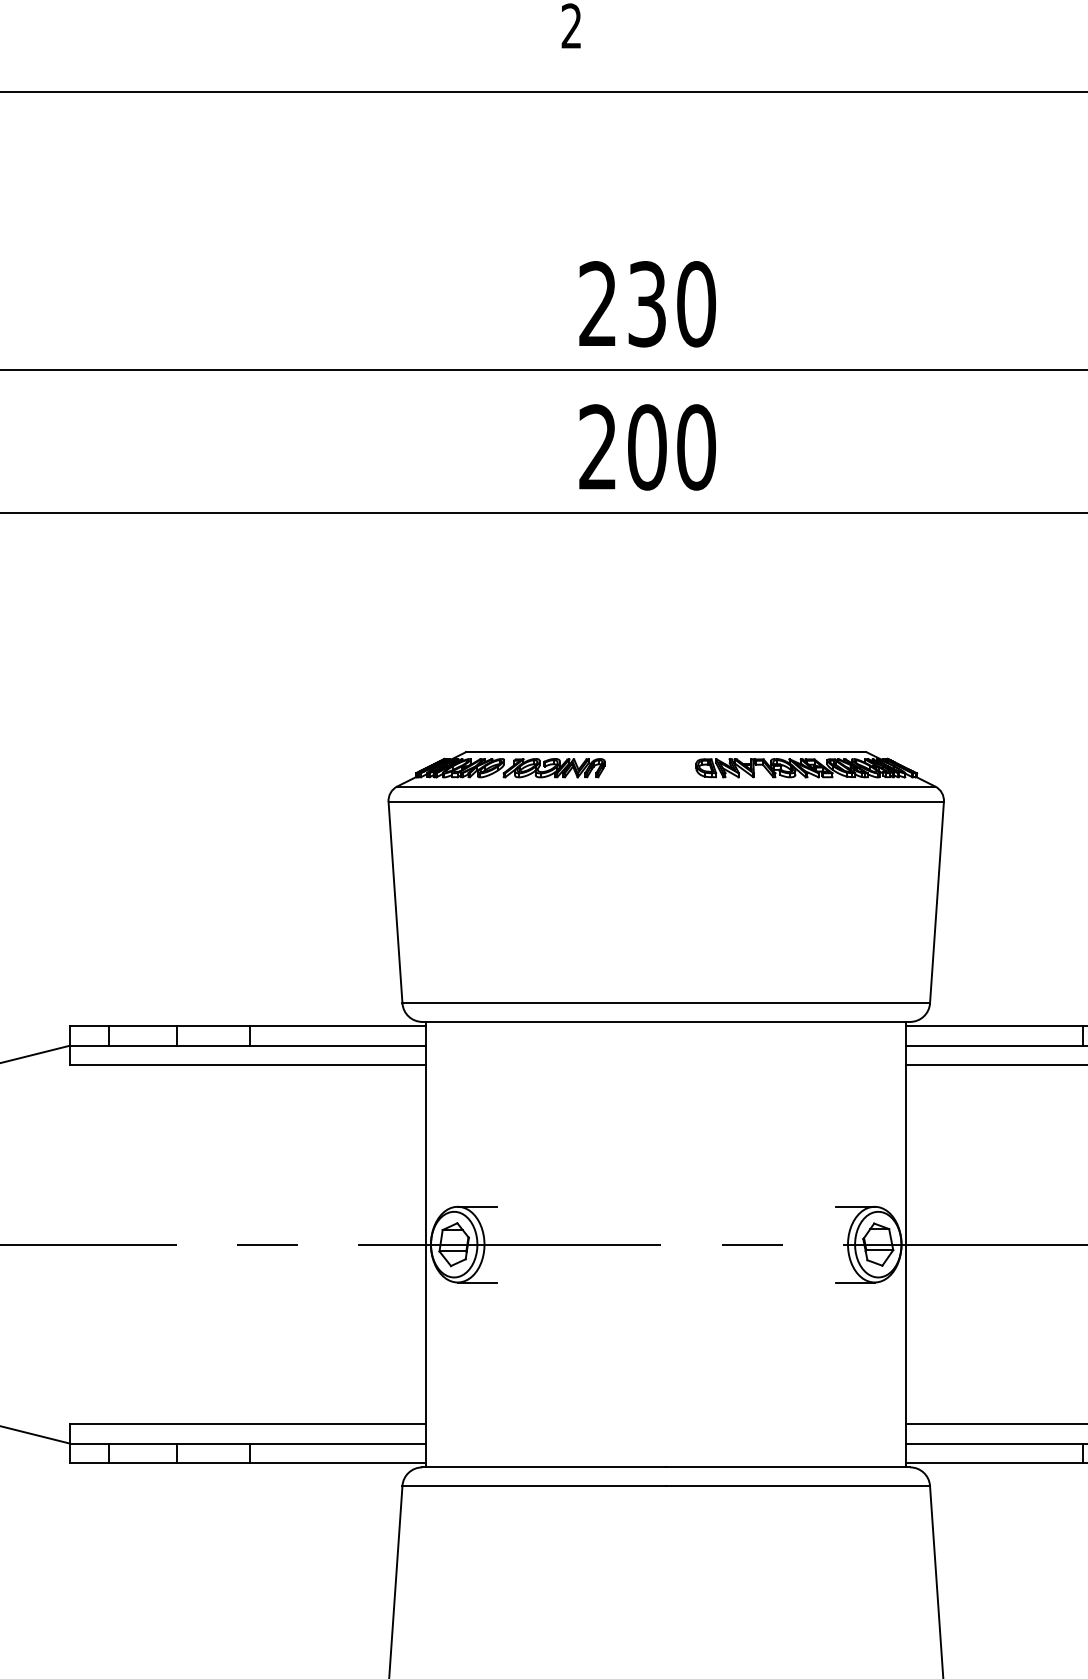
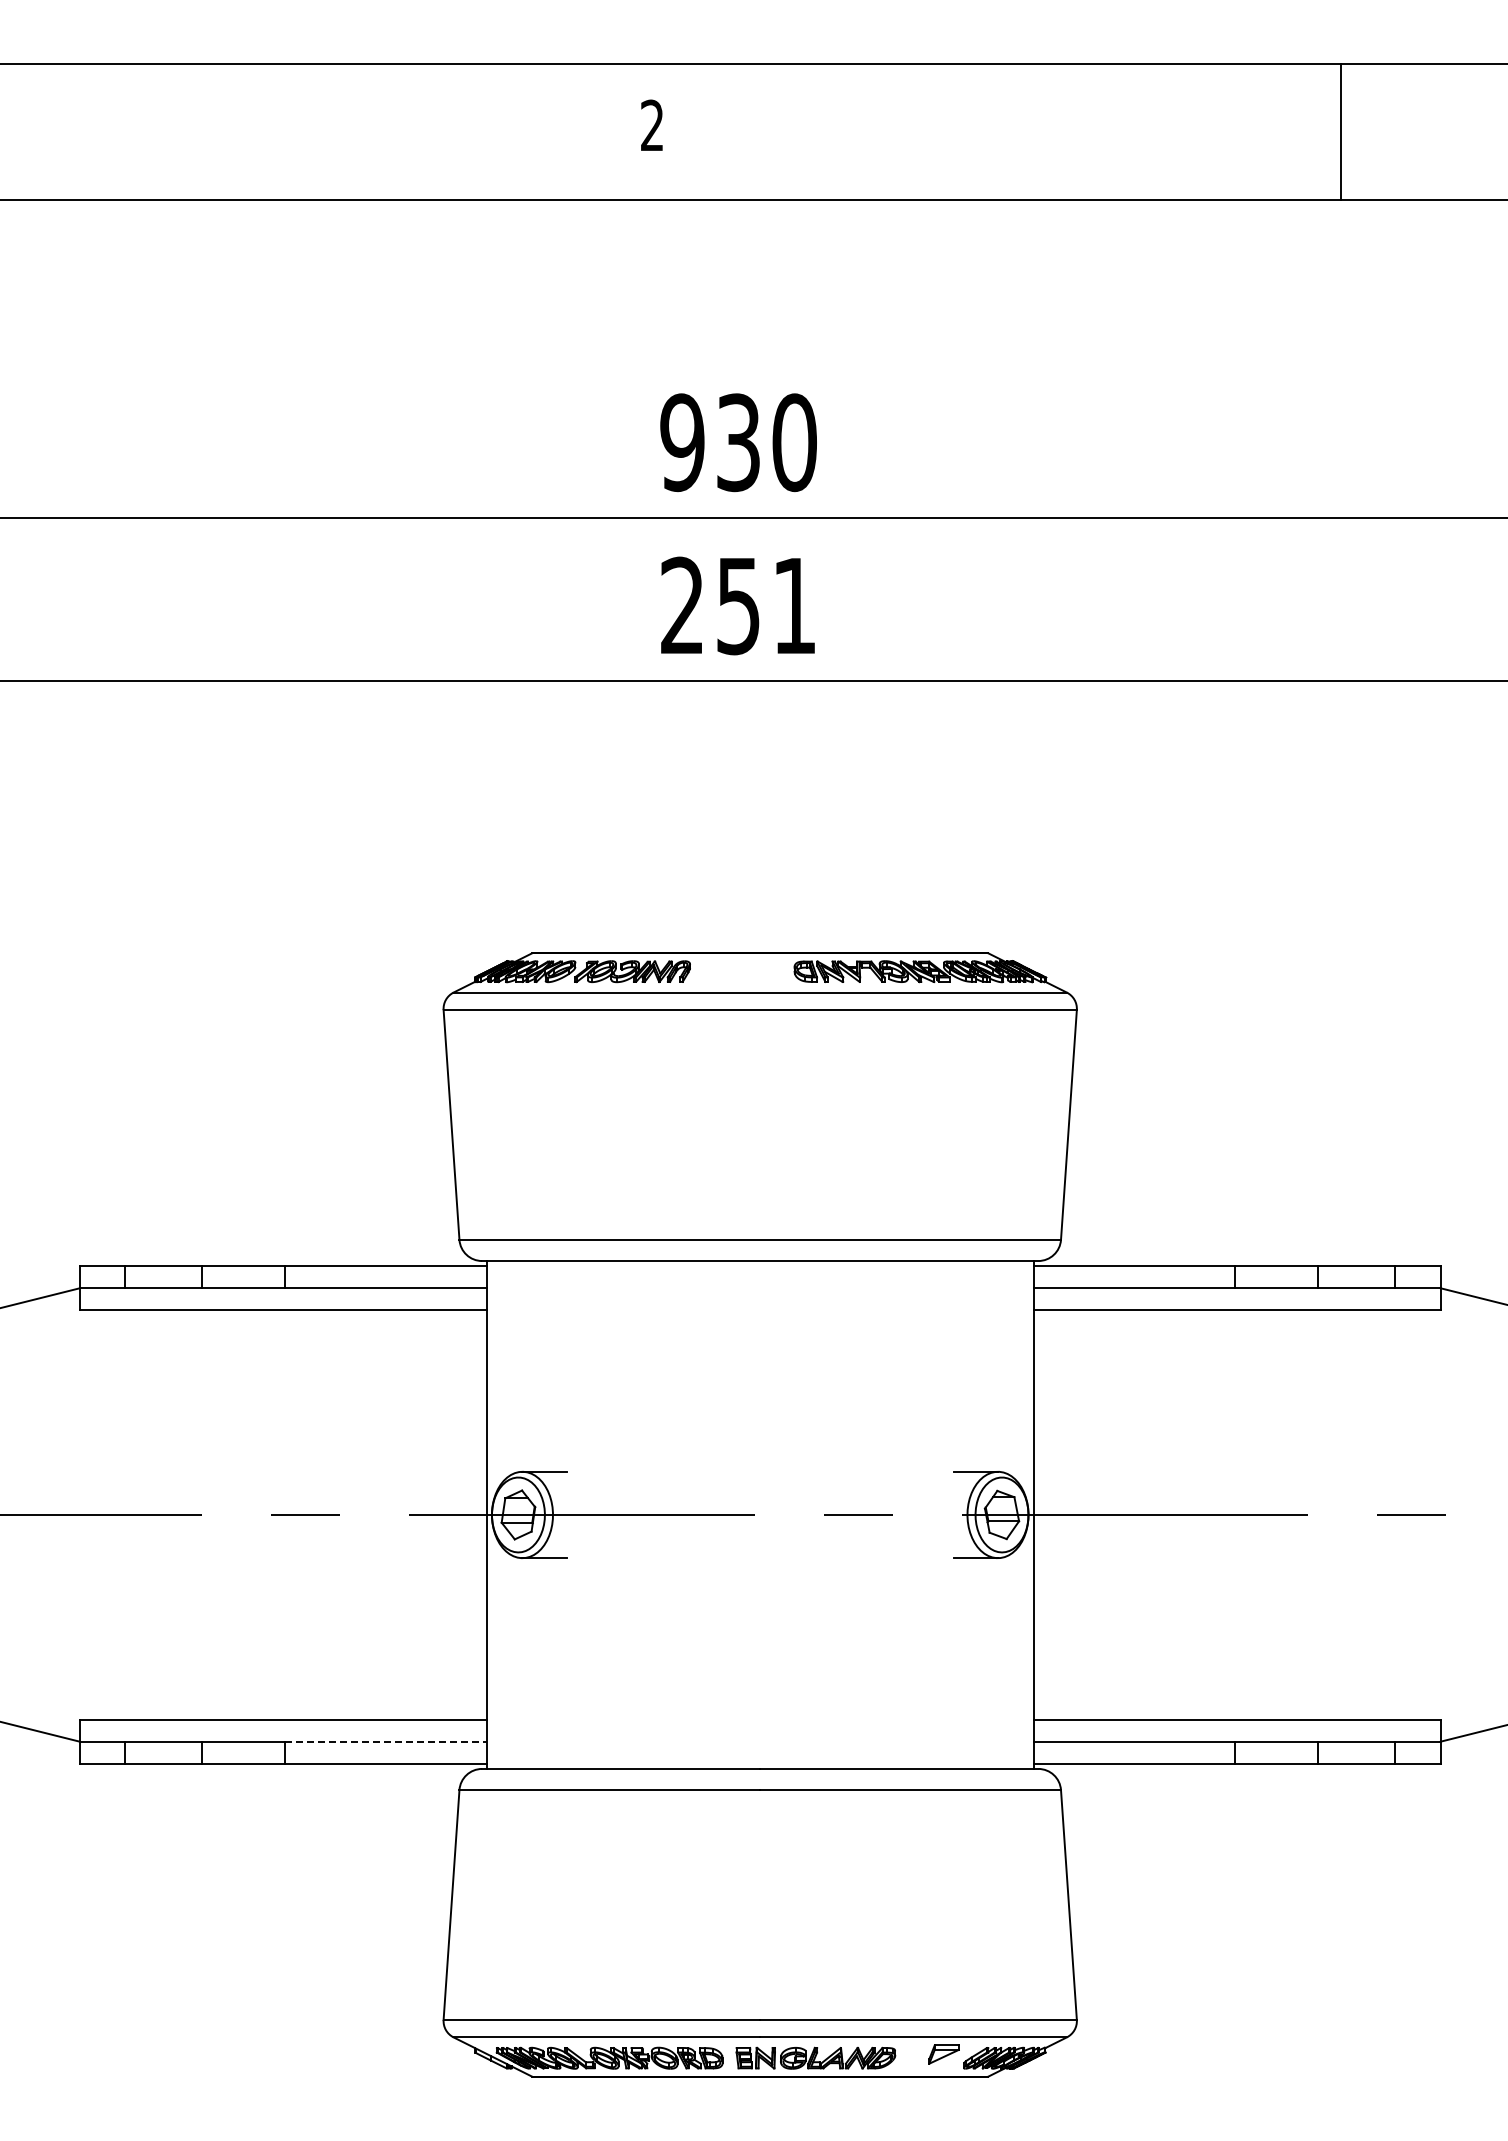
text: (598, 304) -> (682, 442), 230 -> 930
text: (671, 447) -> (766, 605), 200 -> 251
line: (337, 1443) -> (385, 1741), solid -> dashed

